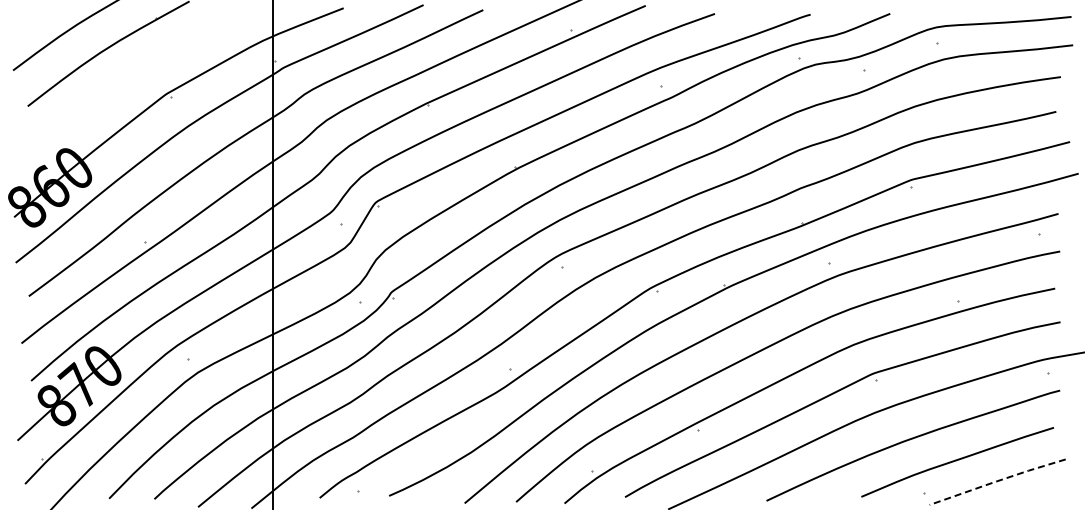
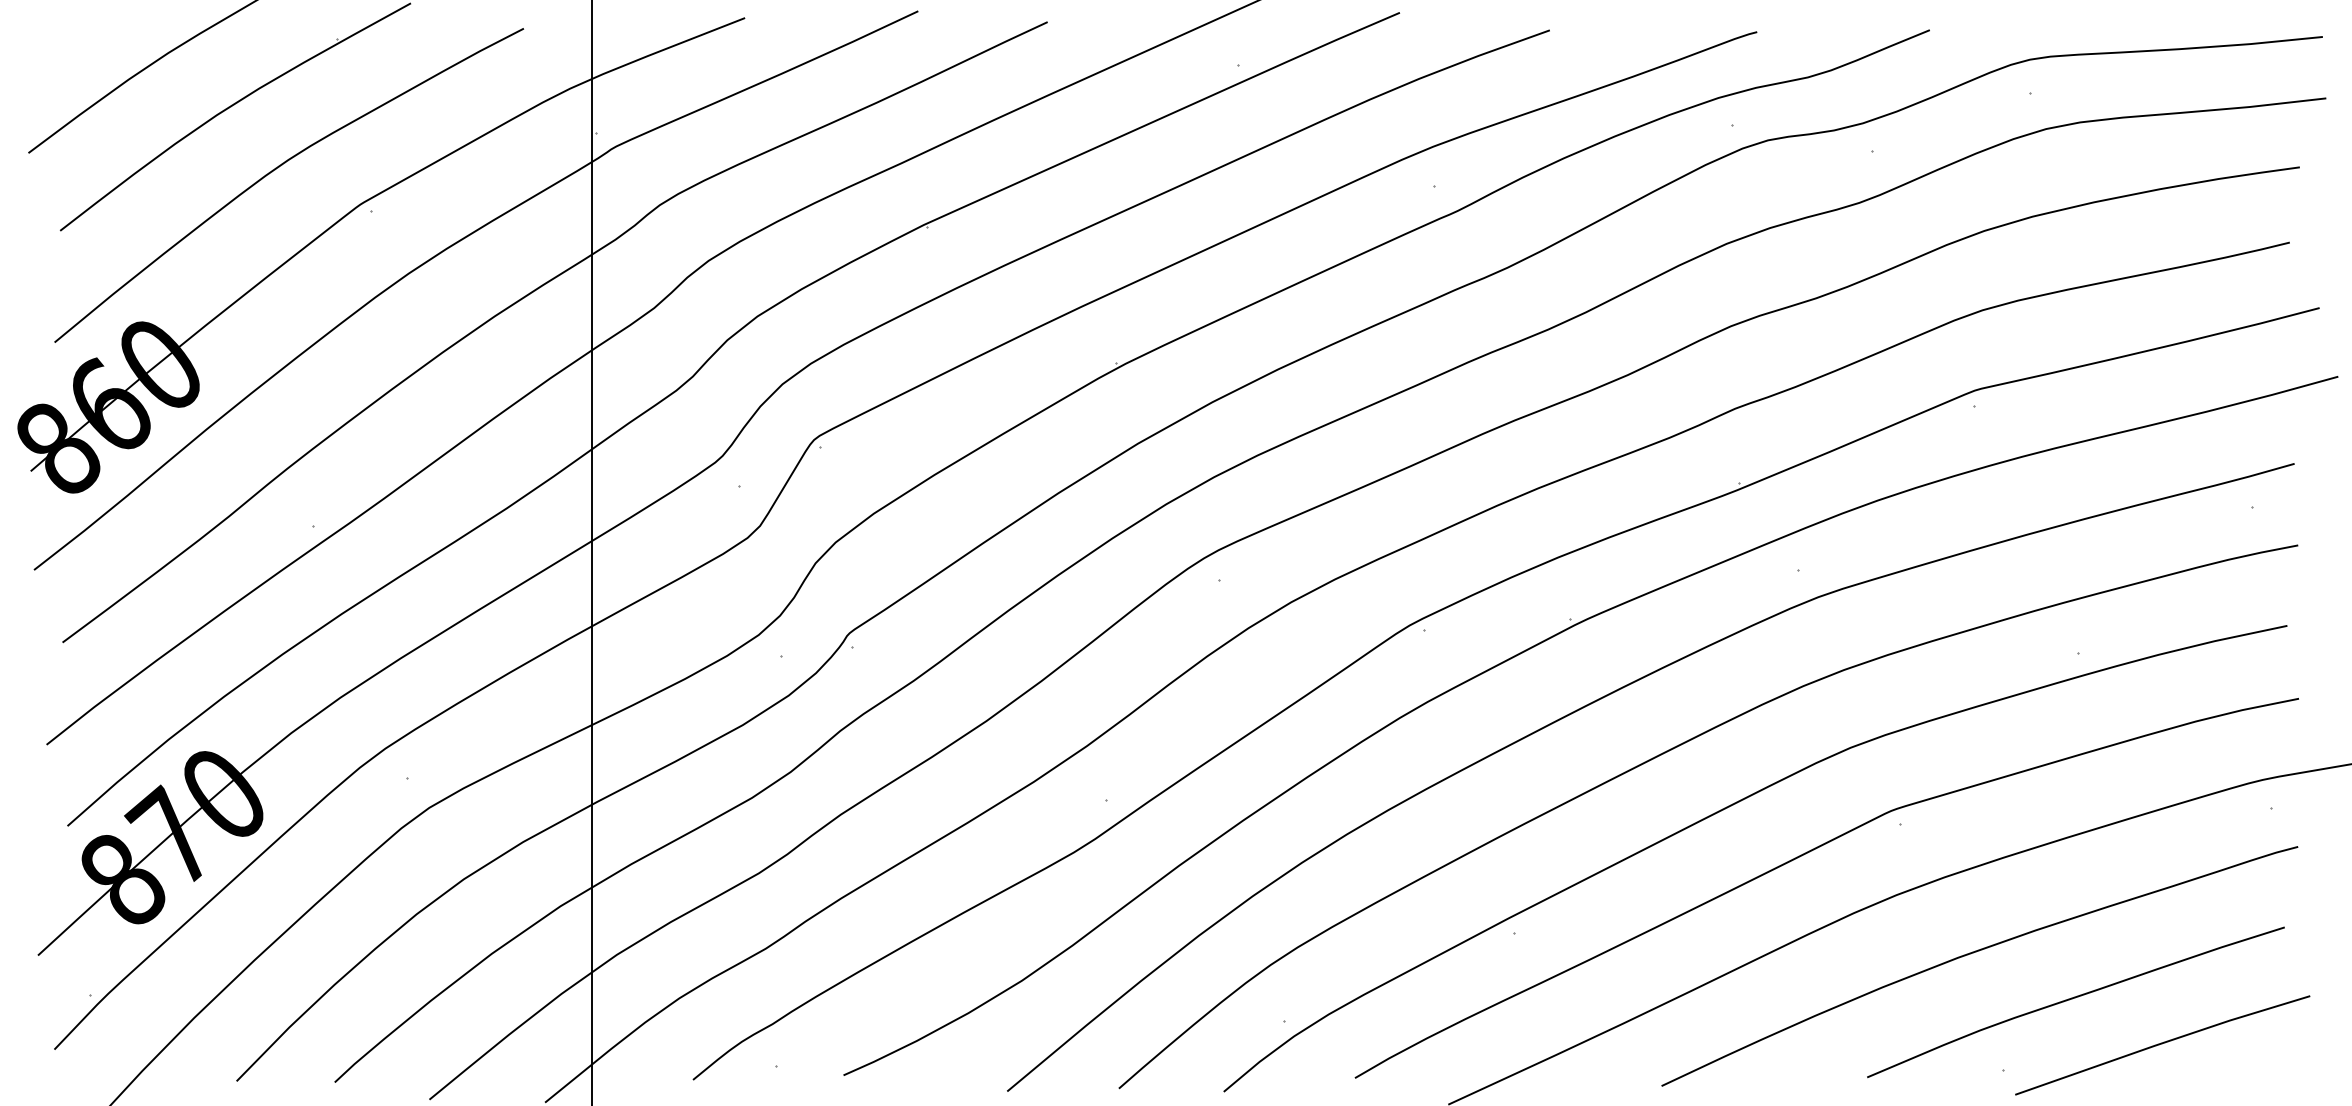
curve: (126, 79) -> (274, 172), added
line: (997, 481) -> (2162, 1043), dashed -> solid

